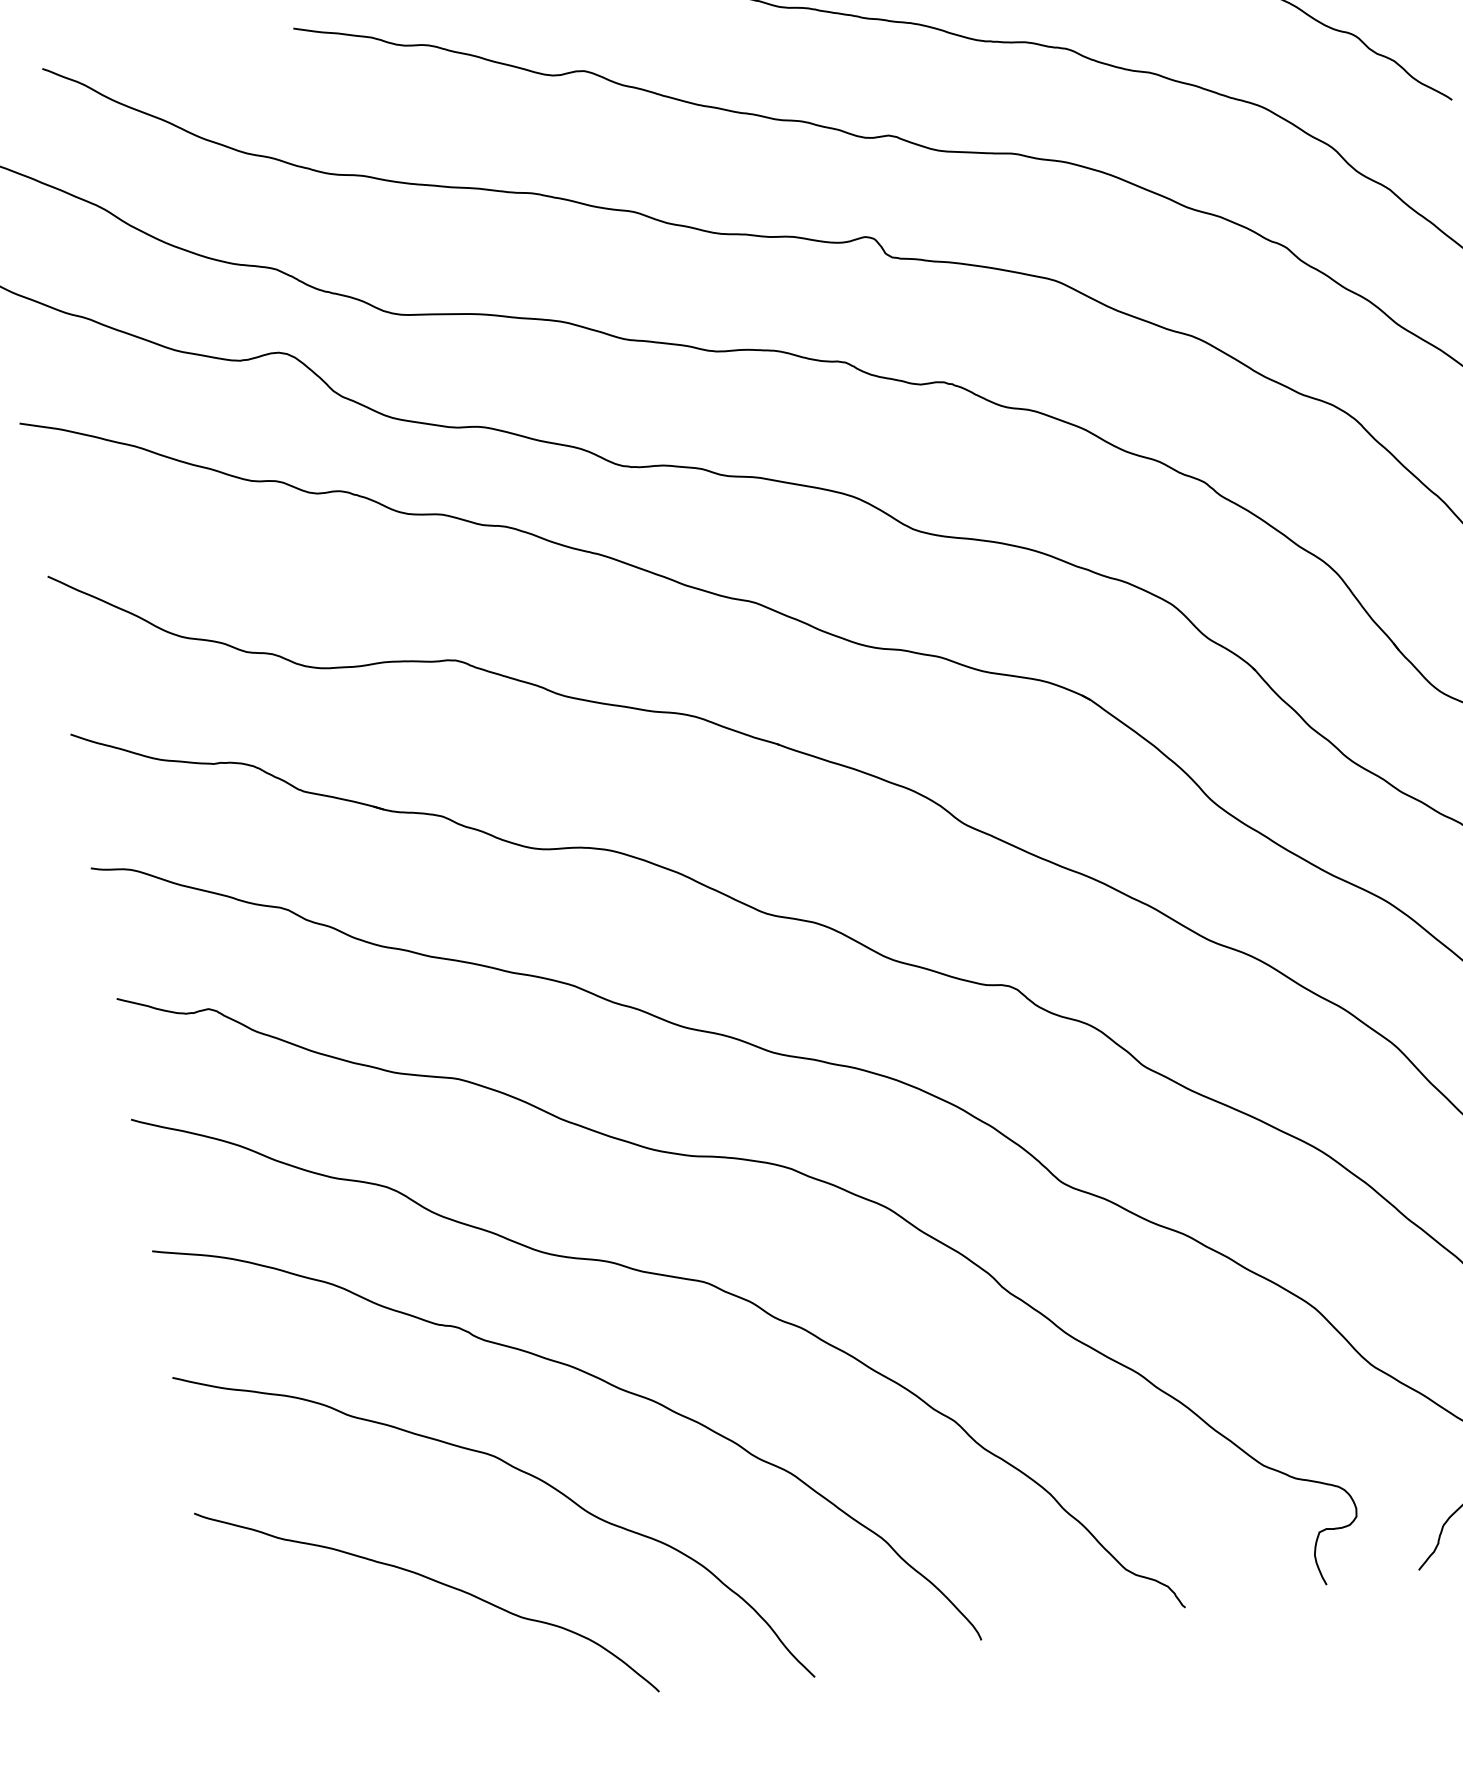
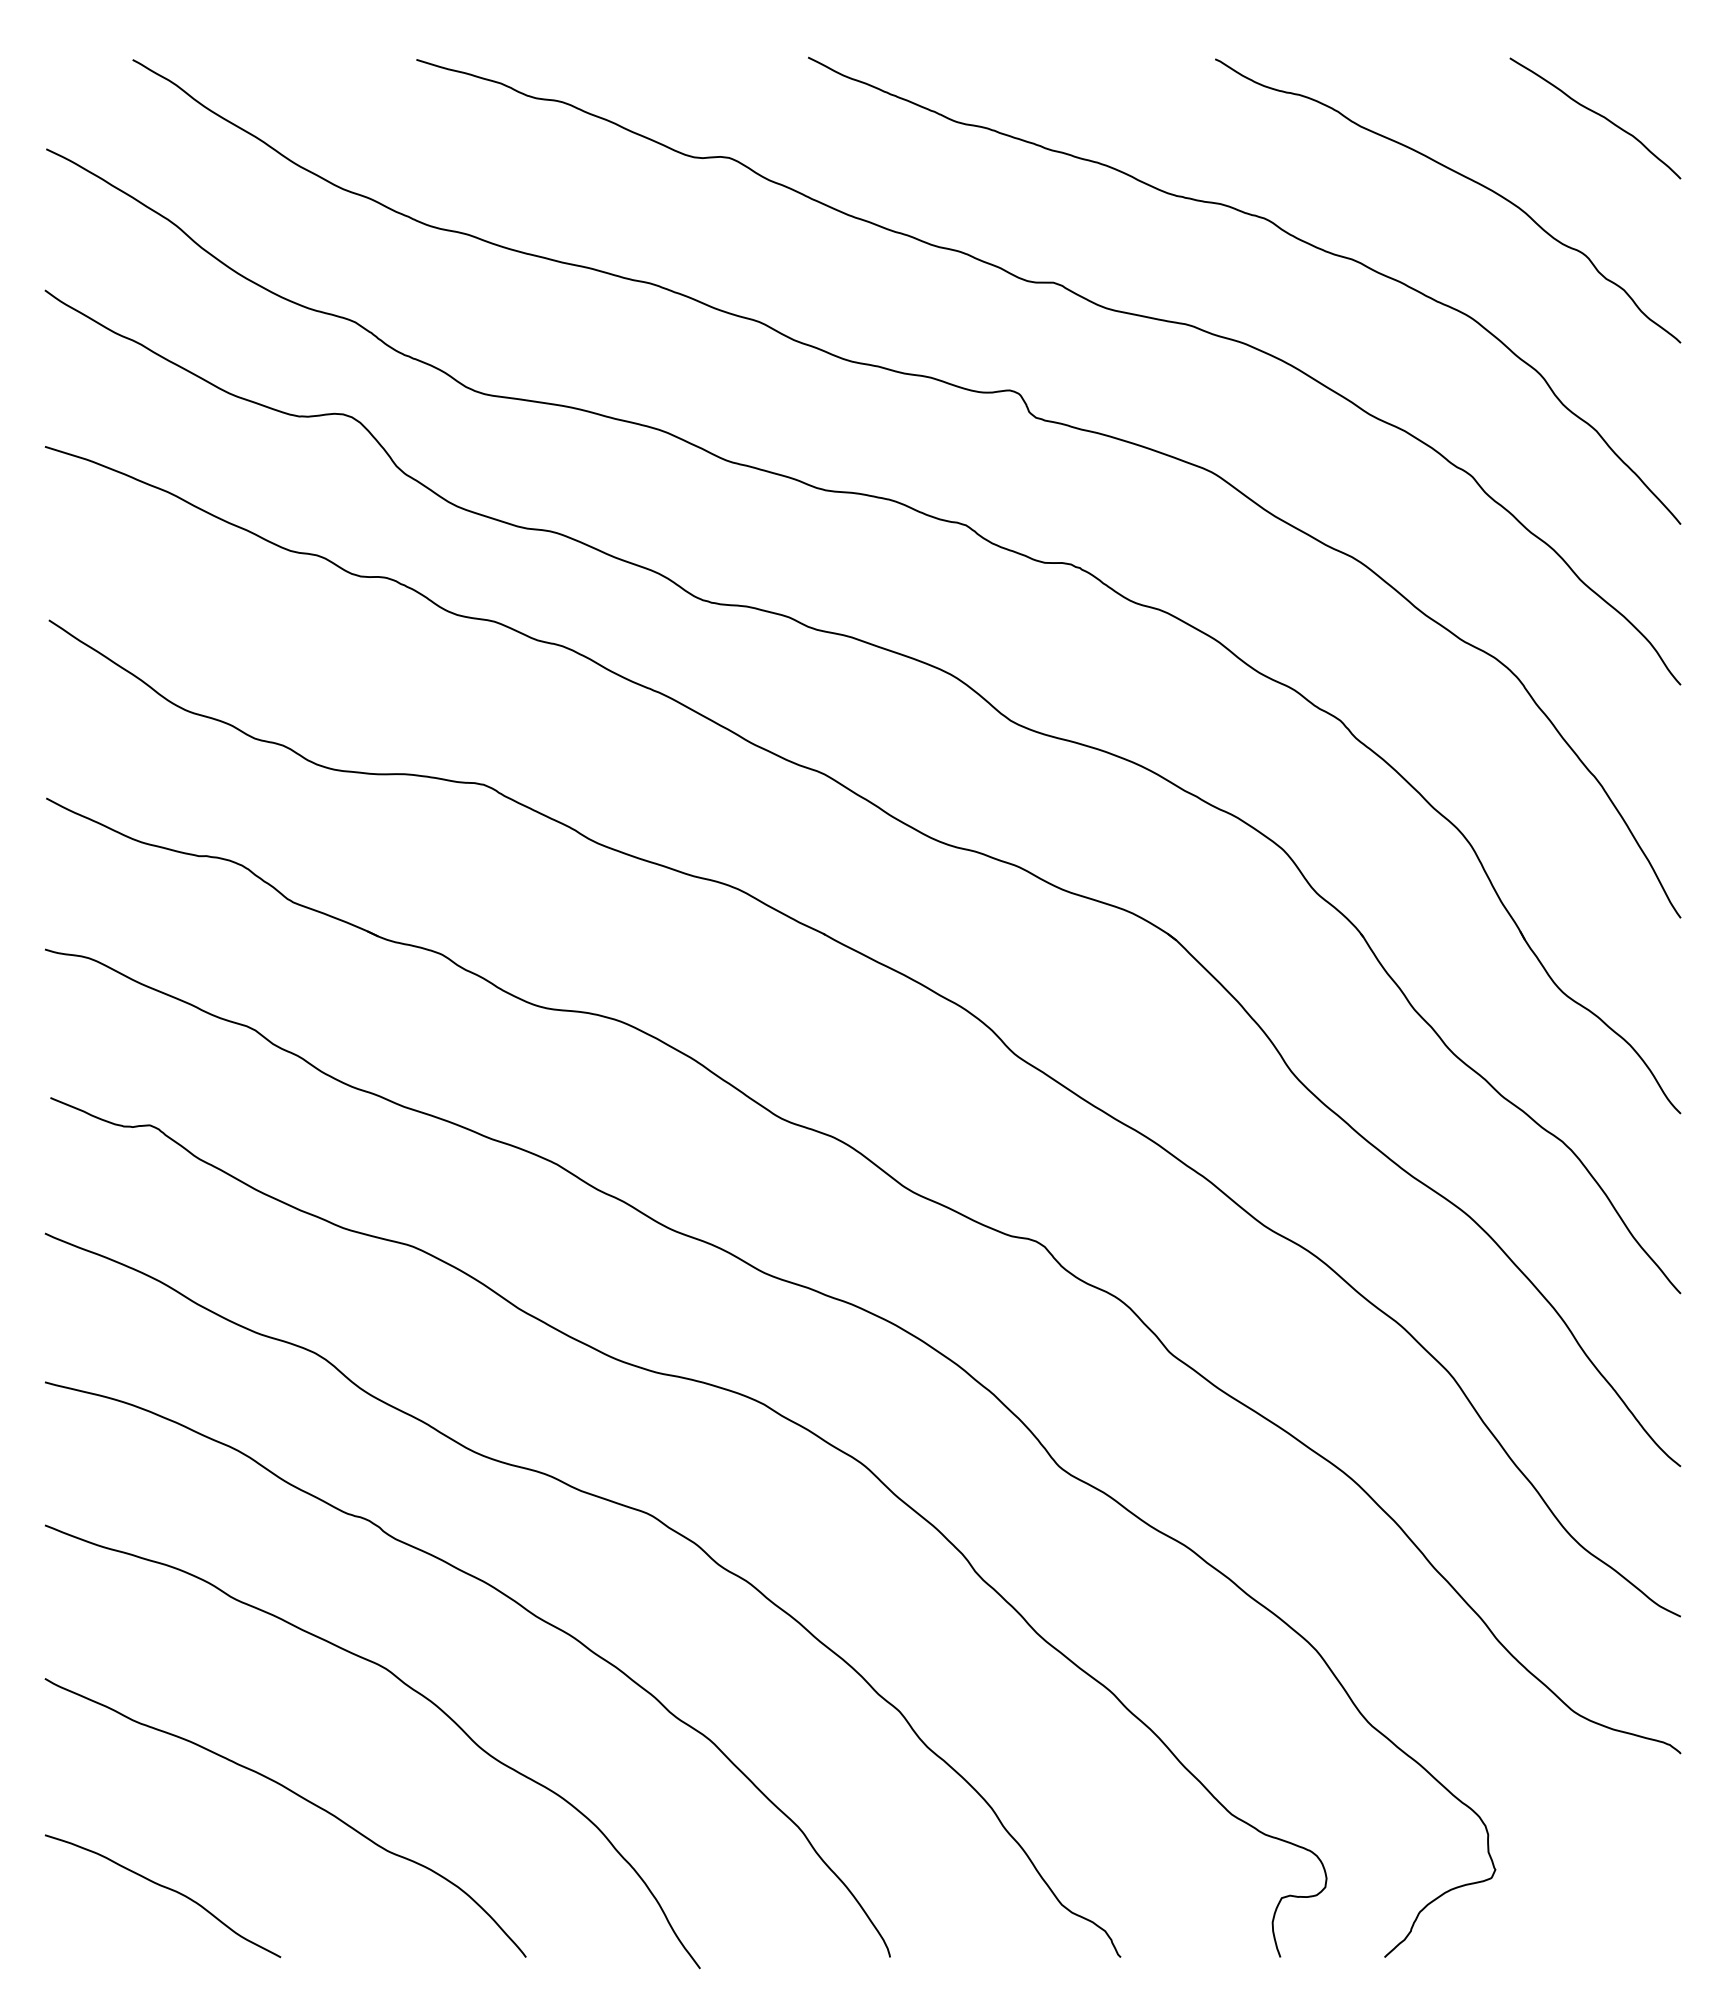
curve: (330, 1682) -> (165, 1888), added

